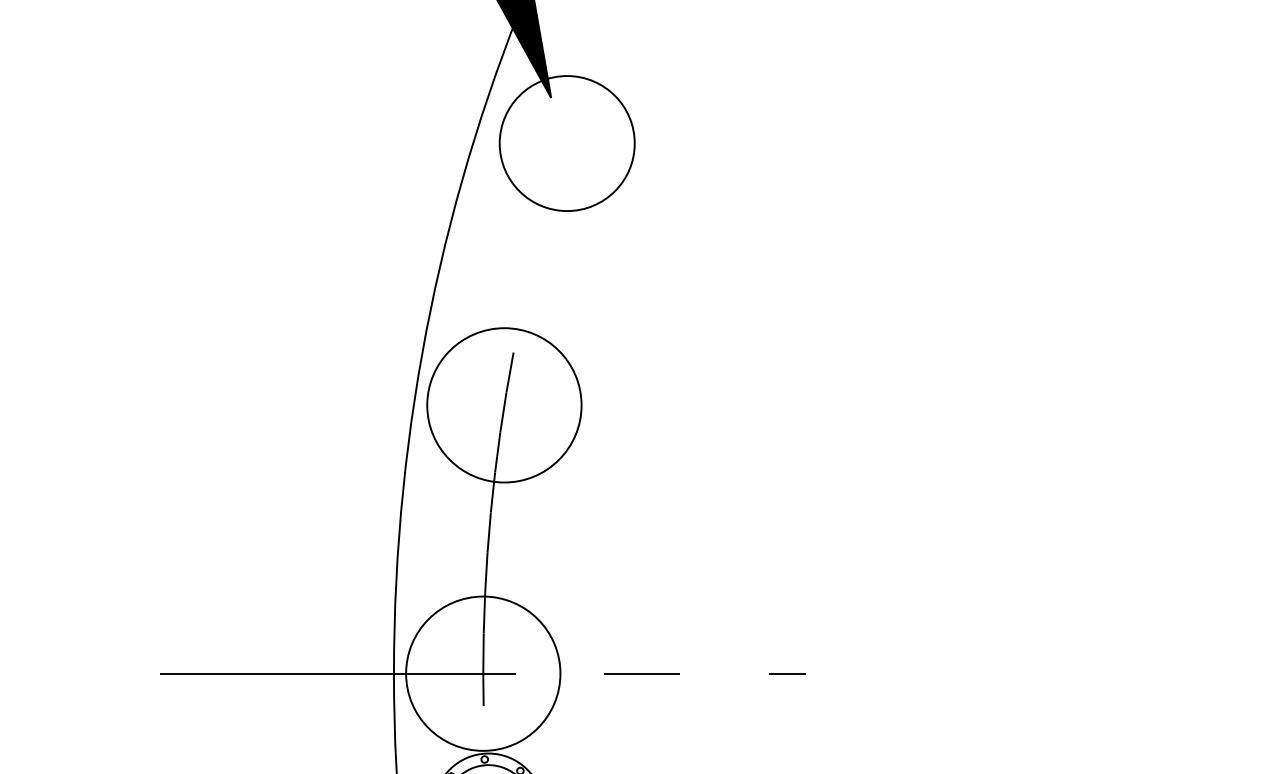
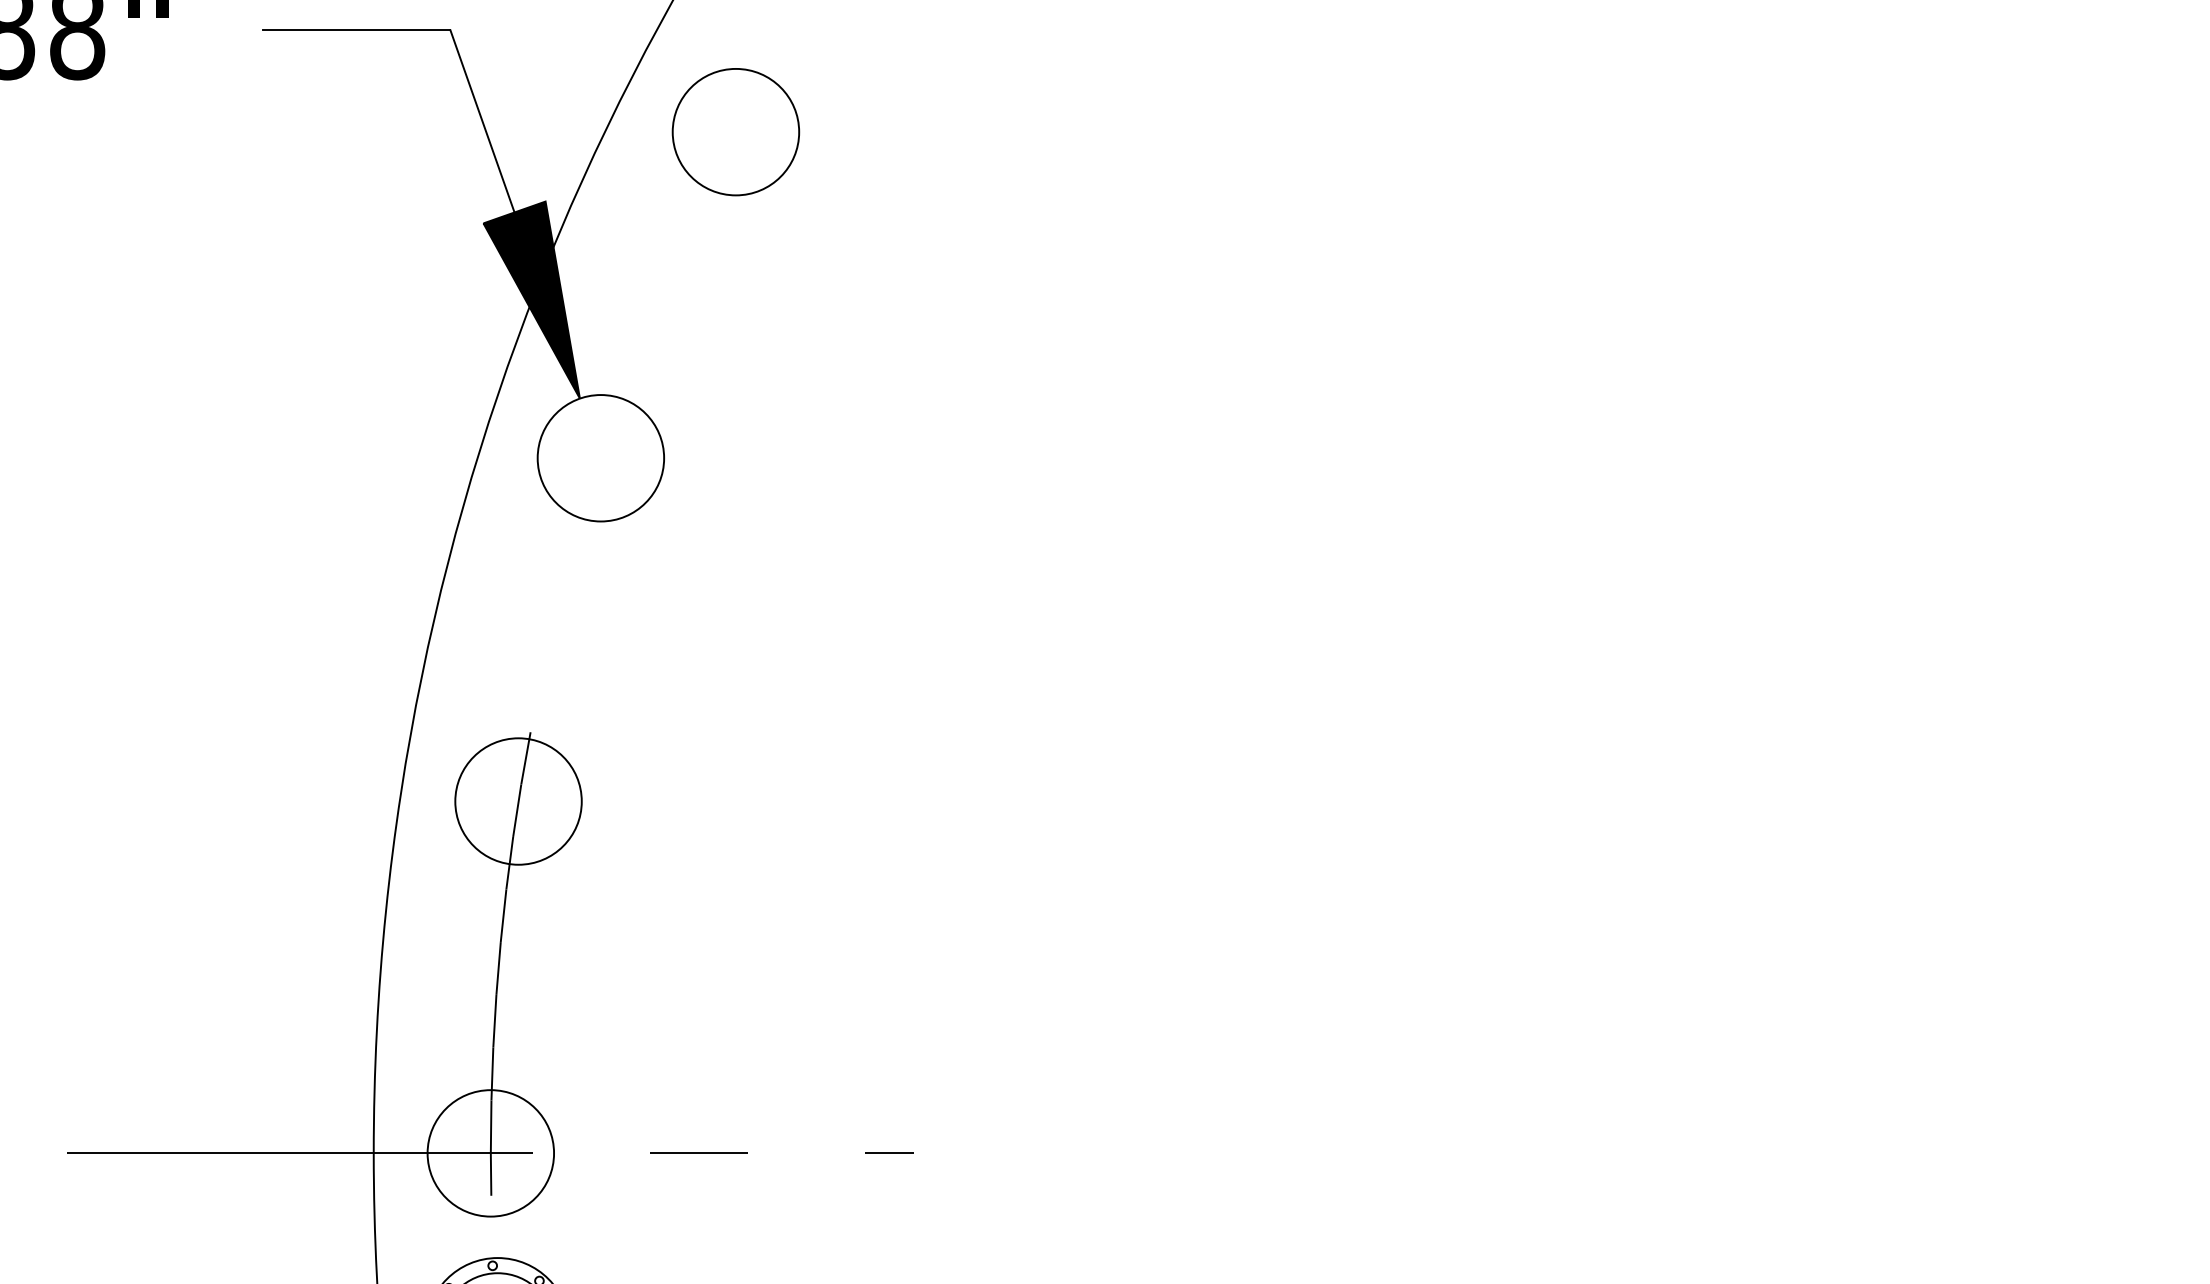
circle: (566, 143) -> (600, 458), size x0.71
circle: (504, 405) -> (518, 801), size x0.62
circle: (483, 673) -> (490, 1153), size x0.62

